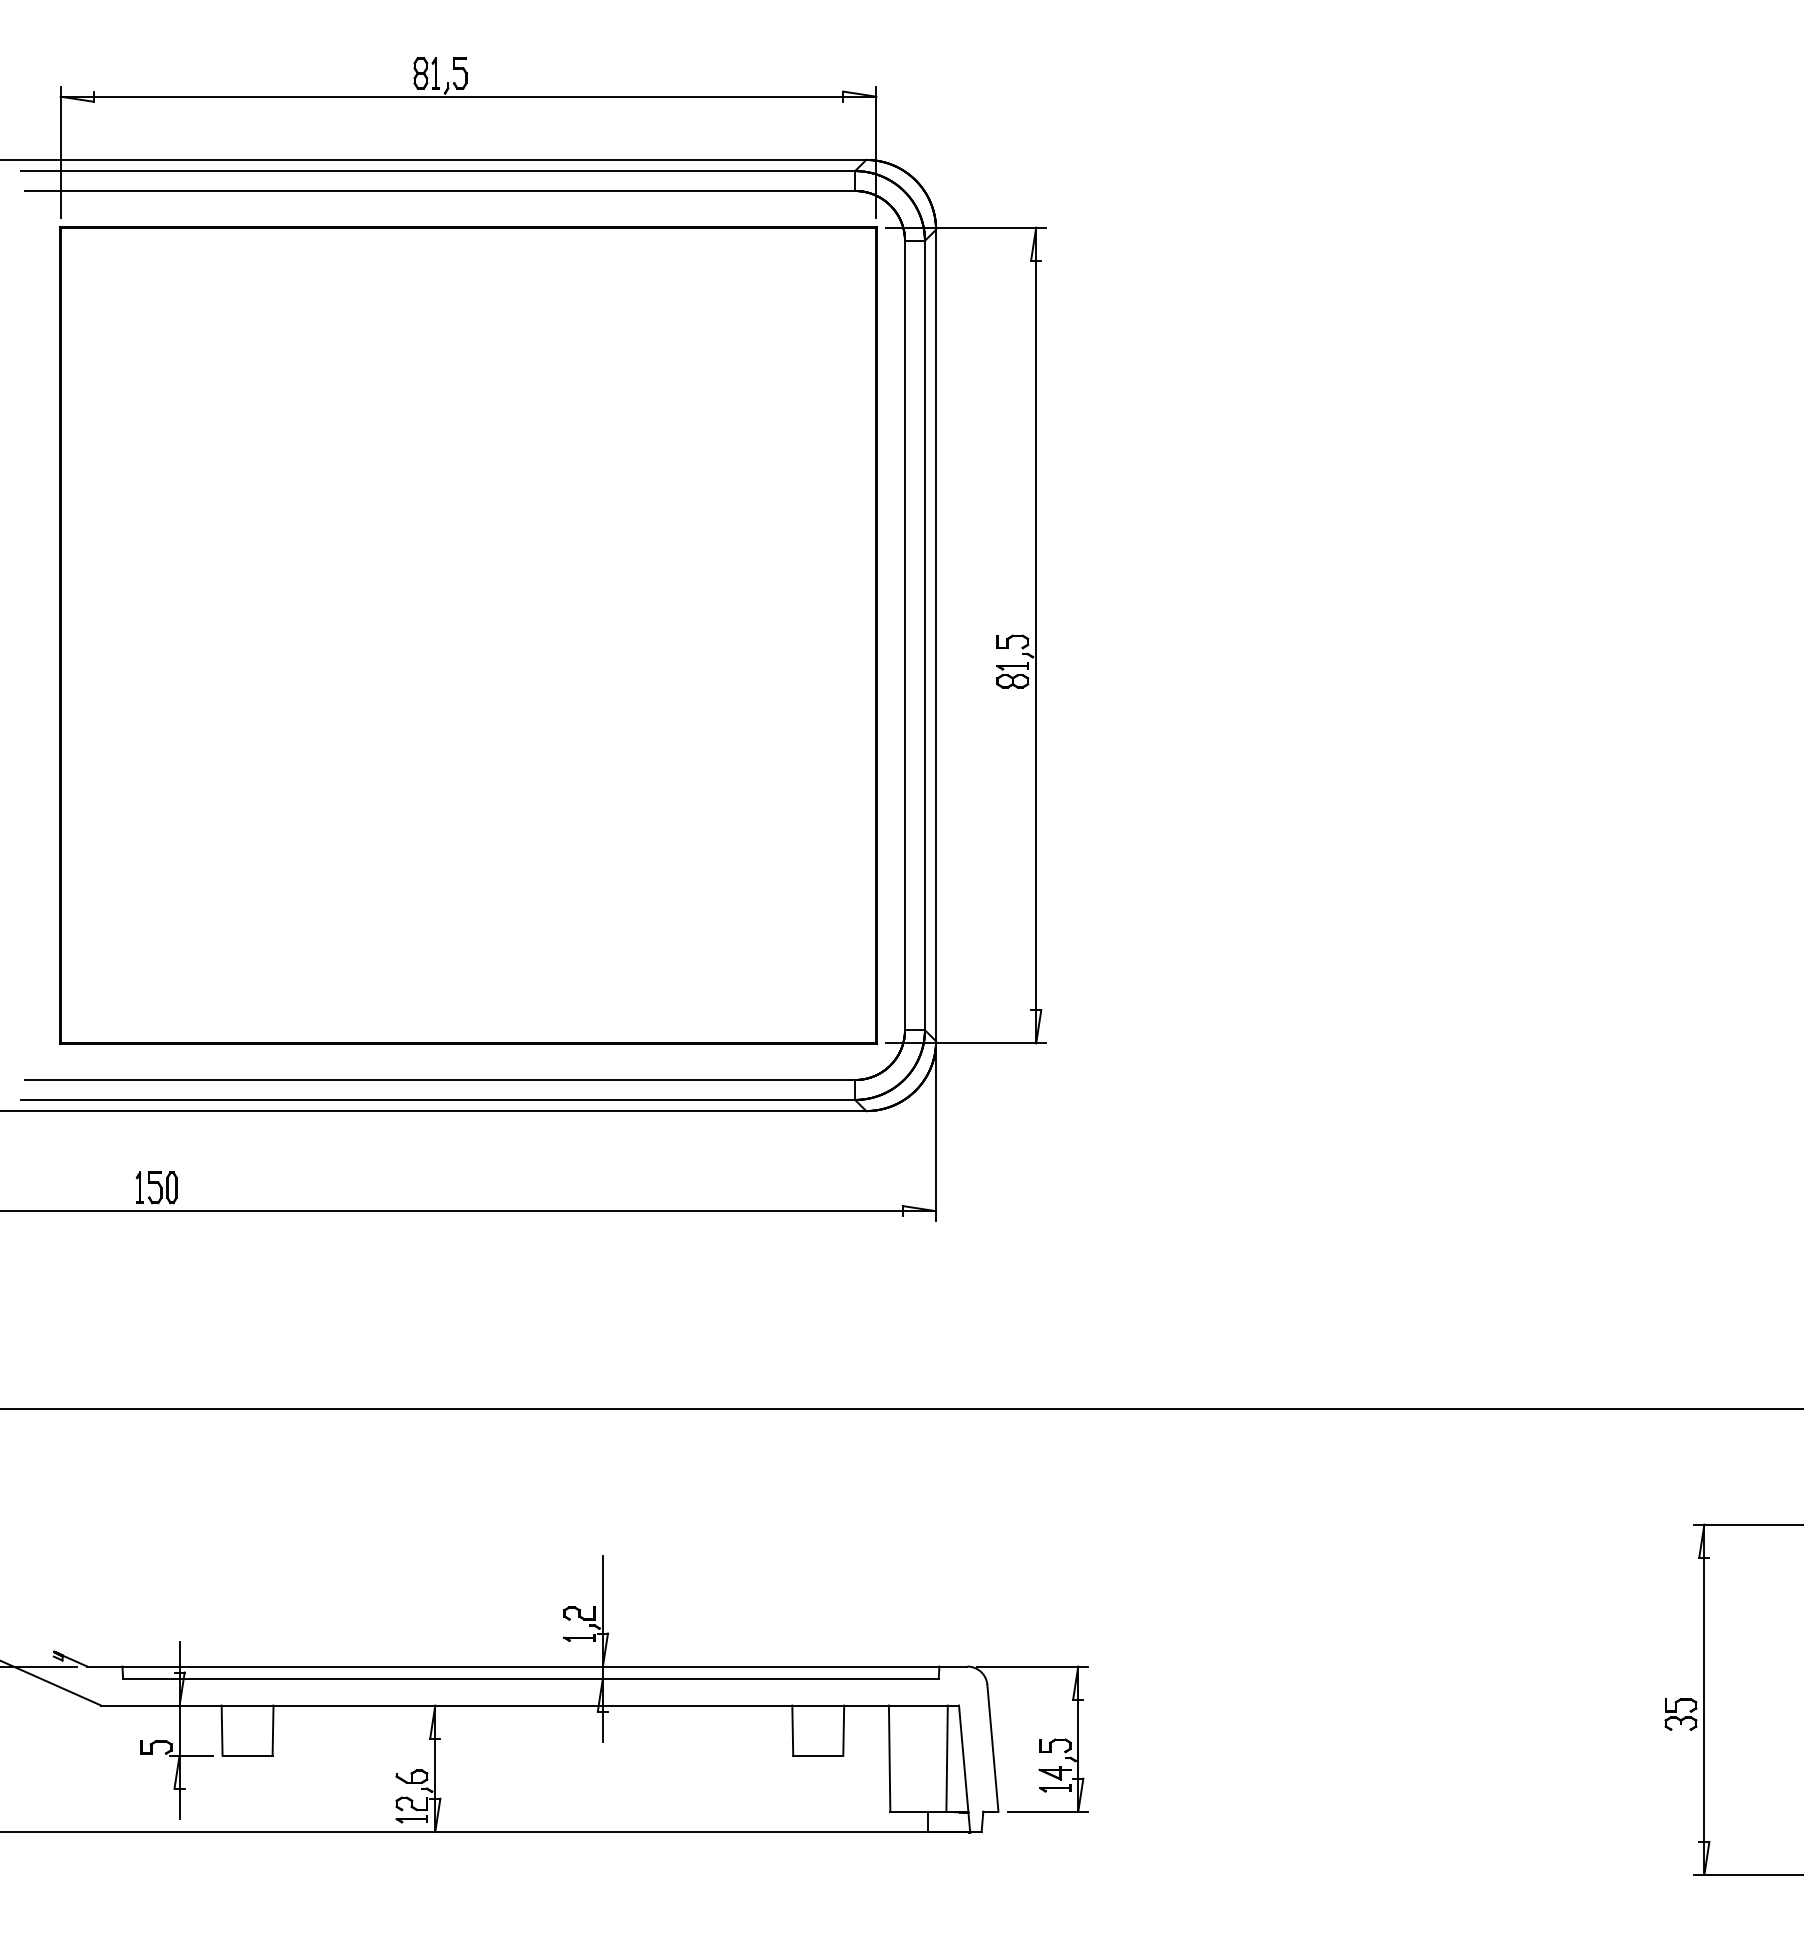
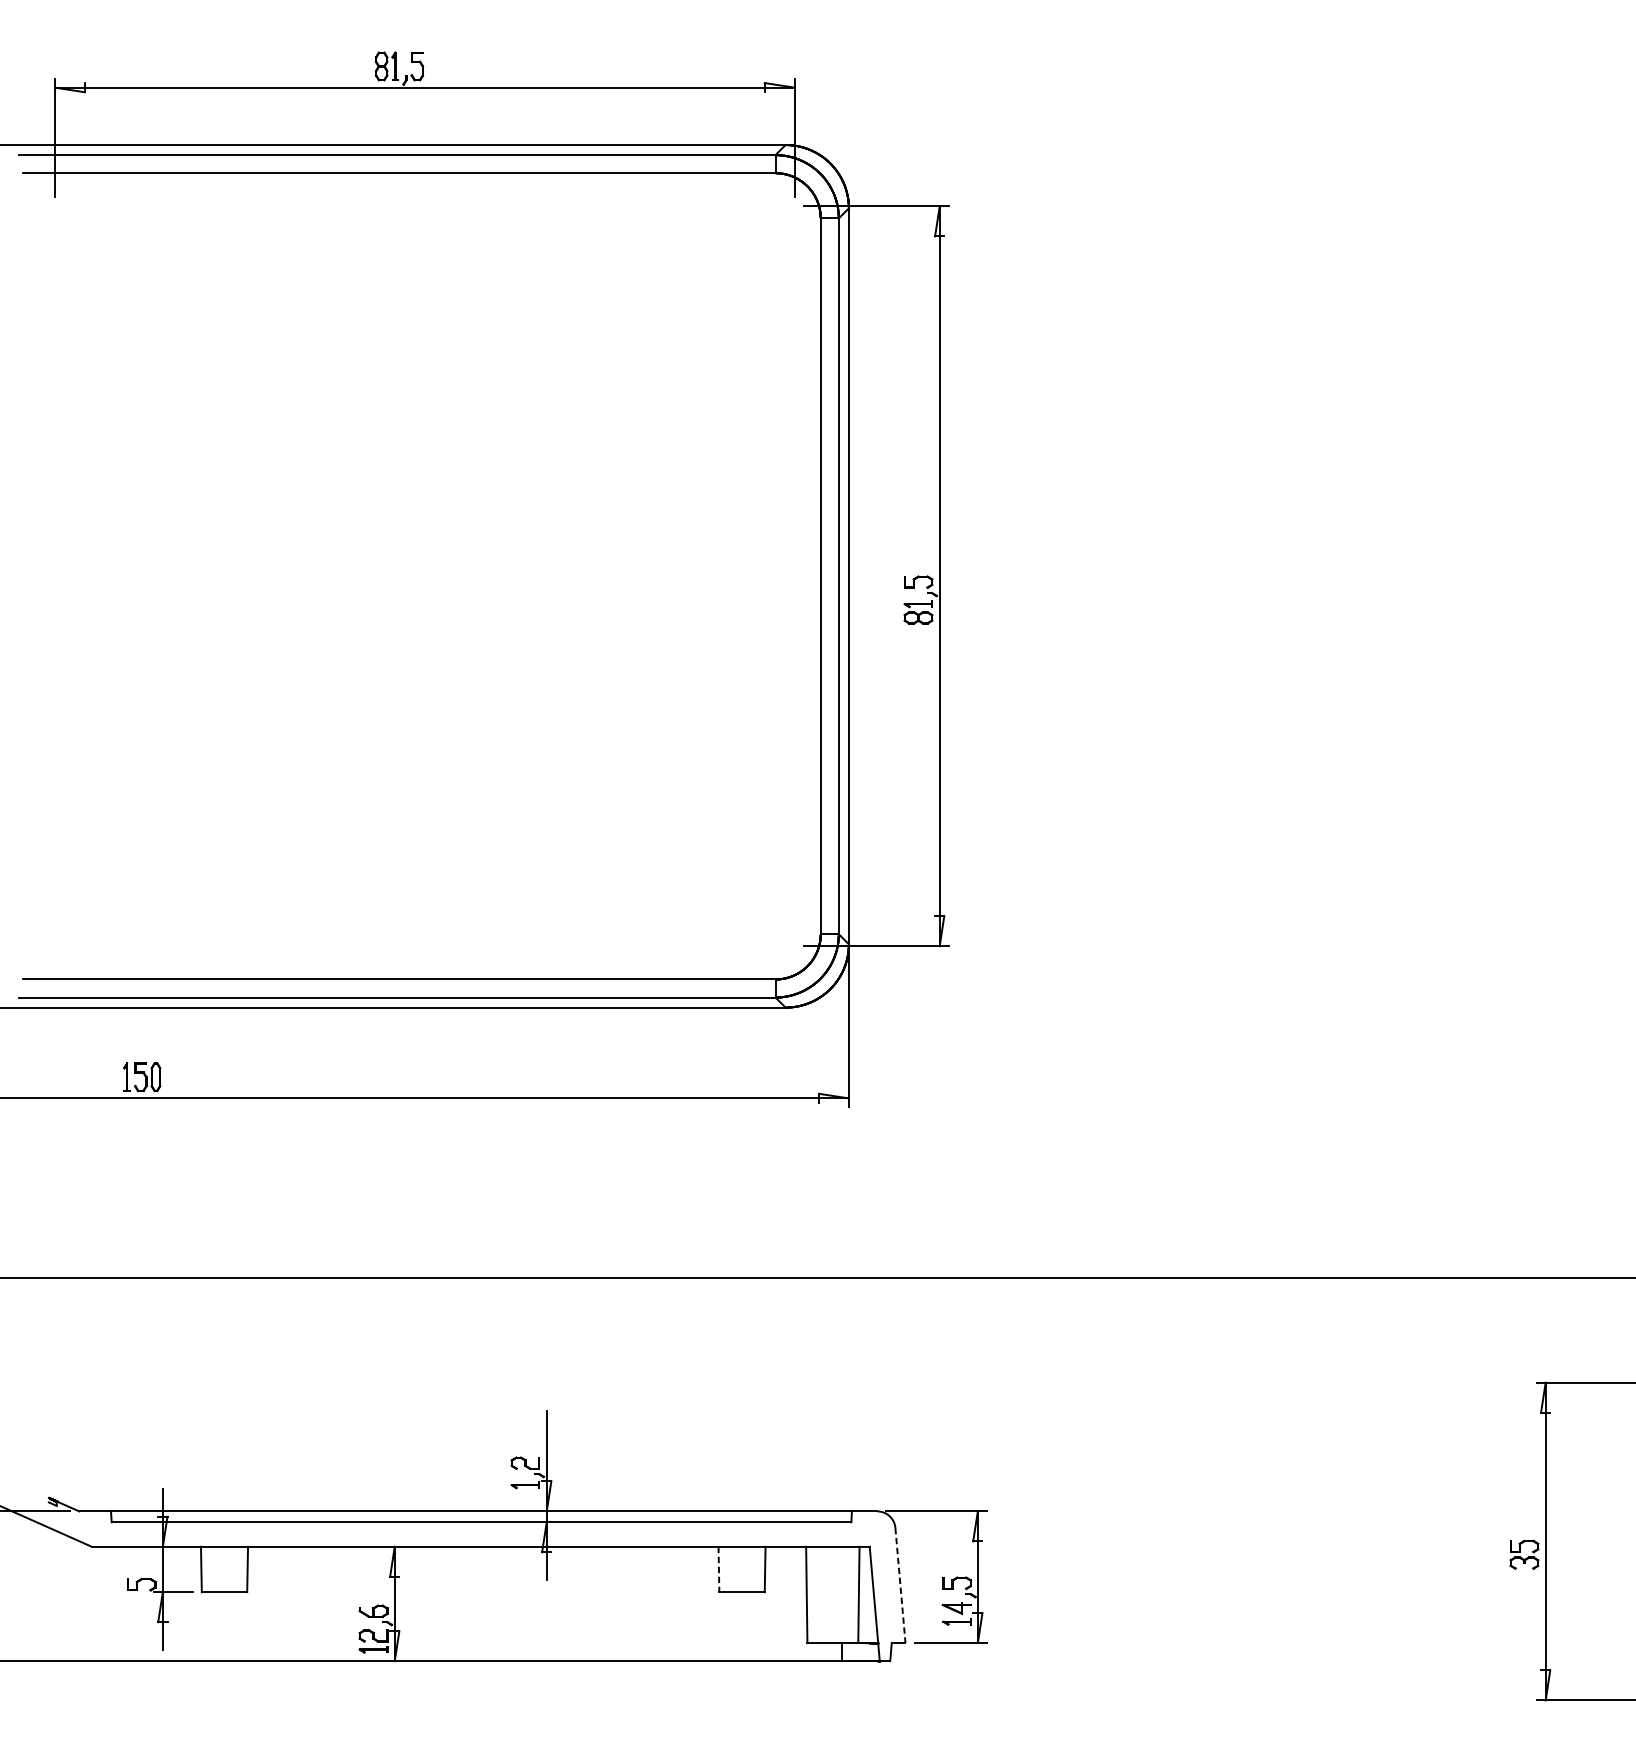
part: (468, 635) -> (424, 576), removed
line: (792, 1731) -> (718, 1570), solid -> dashed
line: (992, 1748) -> (900, 1585), solid -> dashed

